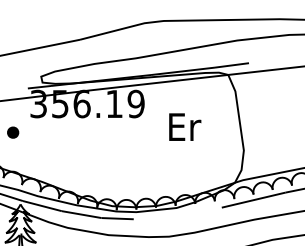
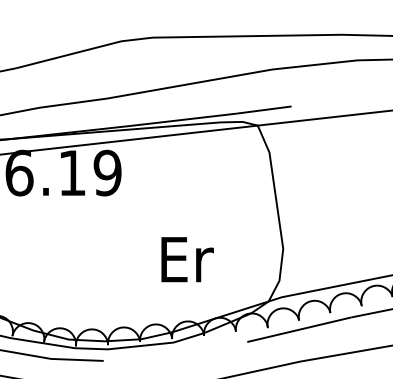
text: (185, 126) -> (188, 258), moved

